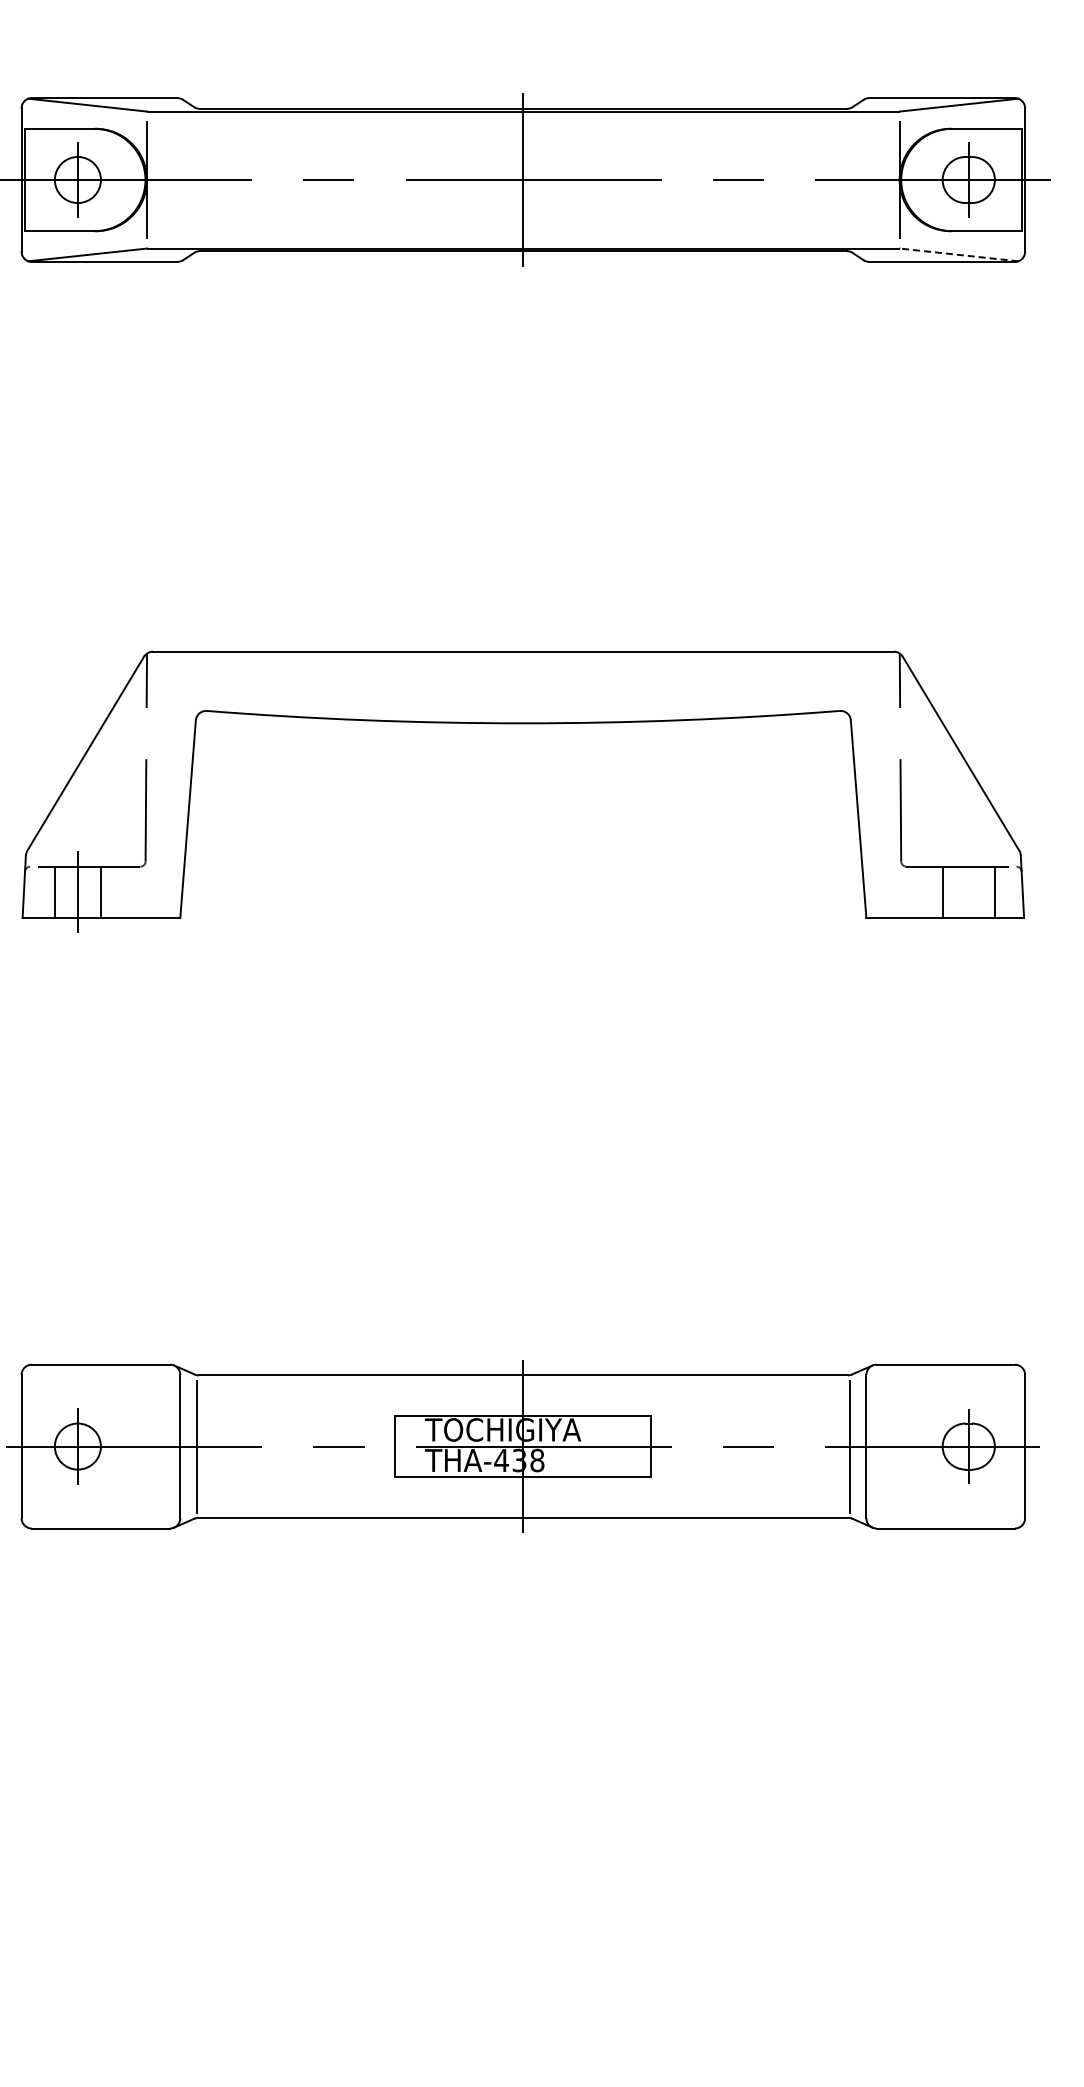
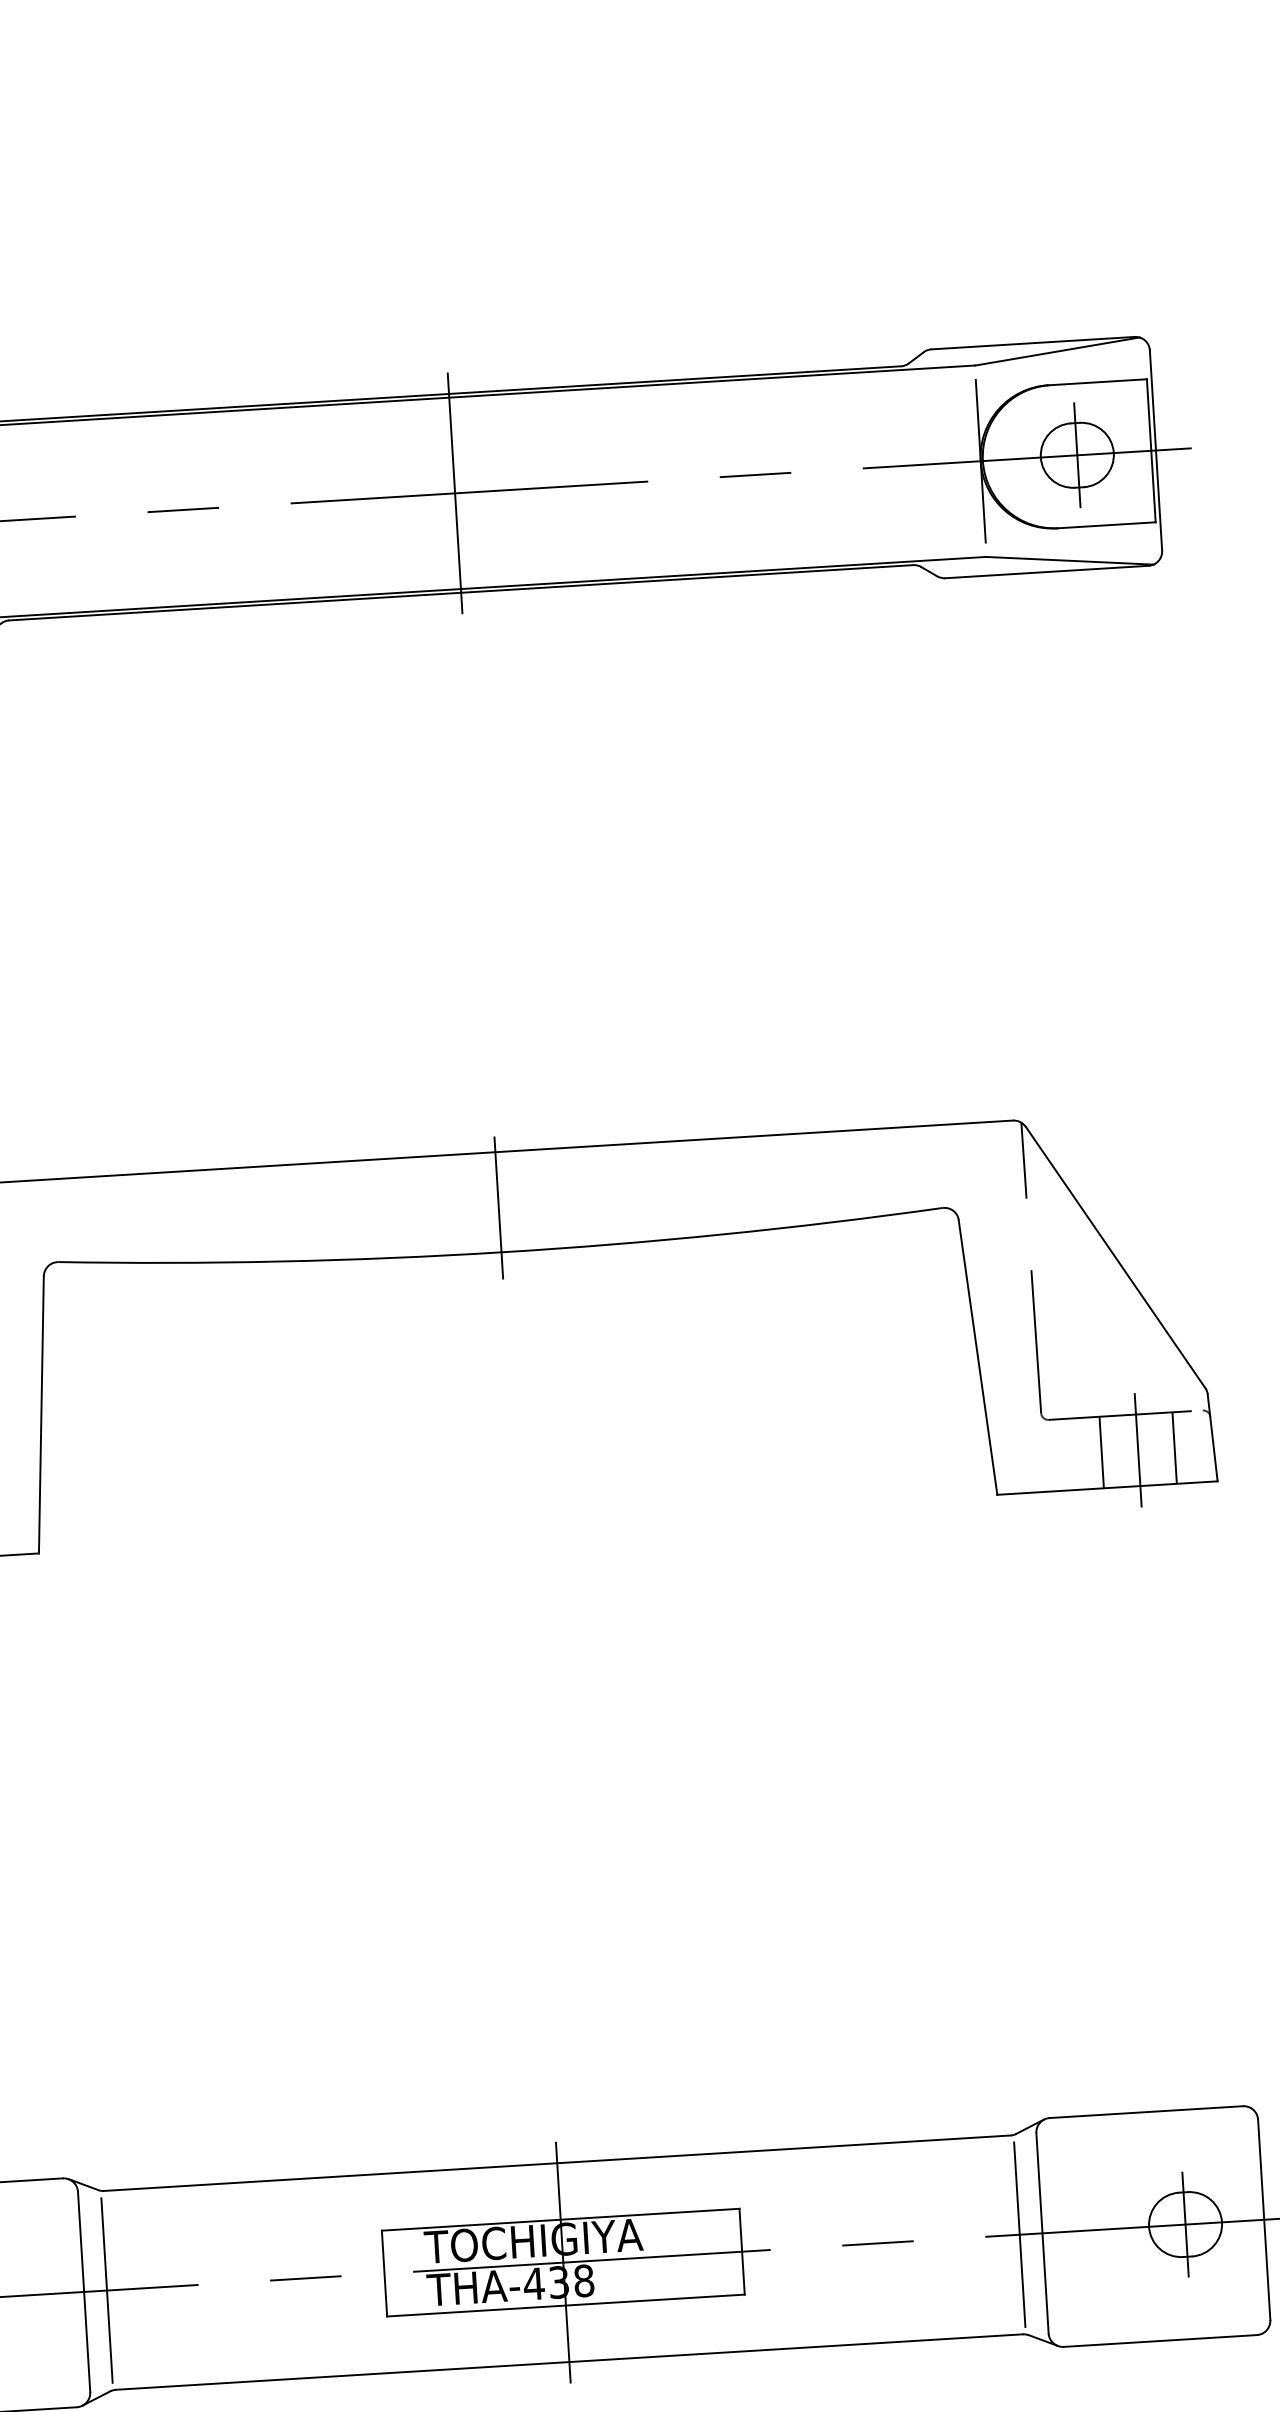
line: (958, 254) -> (1069, 560), dashed -> solid
line: (523, 691) -> (499, 1207), added
line: (968, 892) -> (1137, 1450), added

